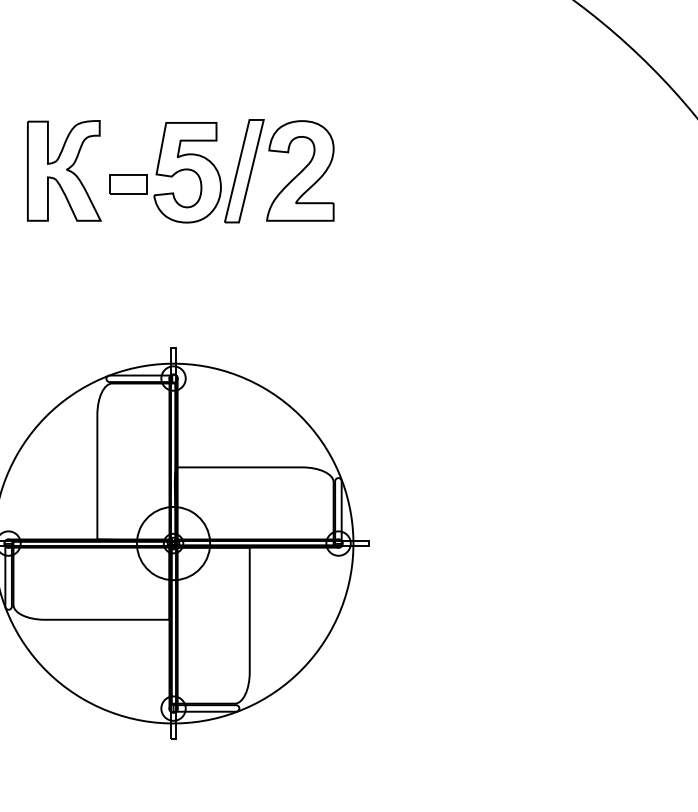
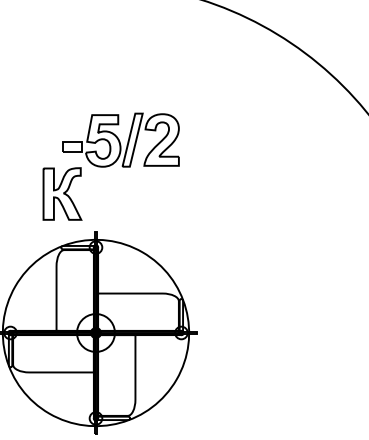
part: (64, 169) -> (62, 193), moved

